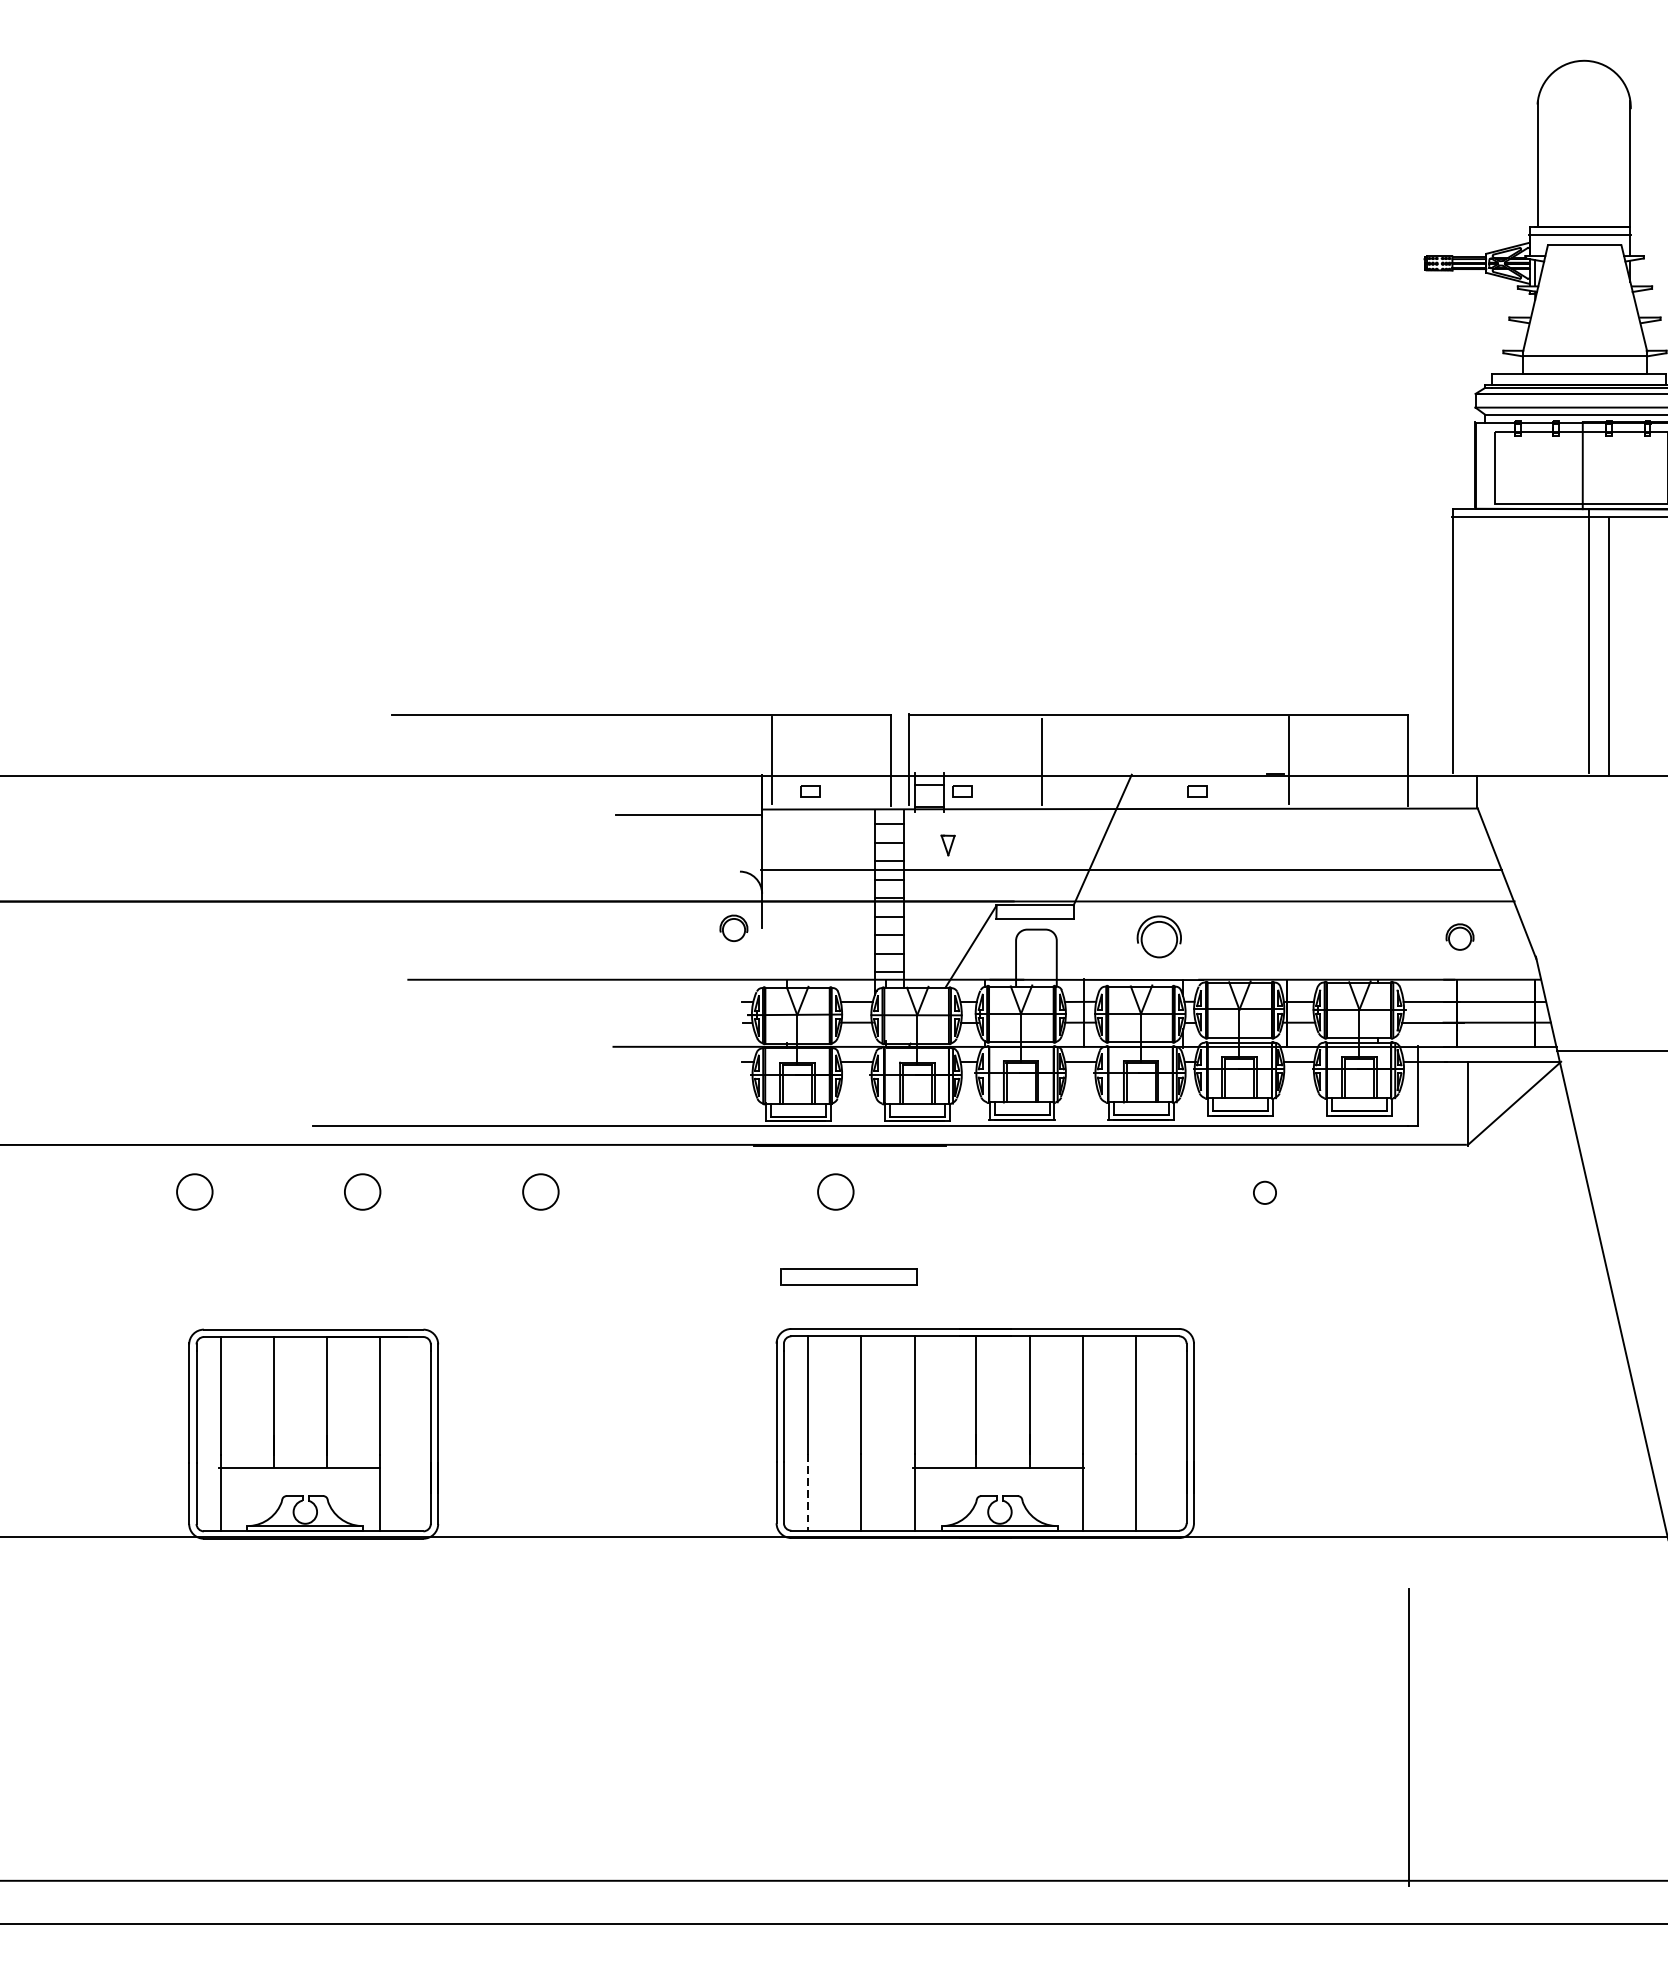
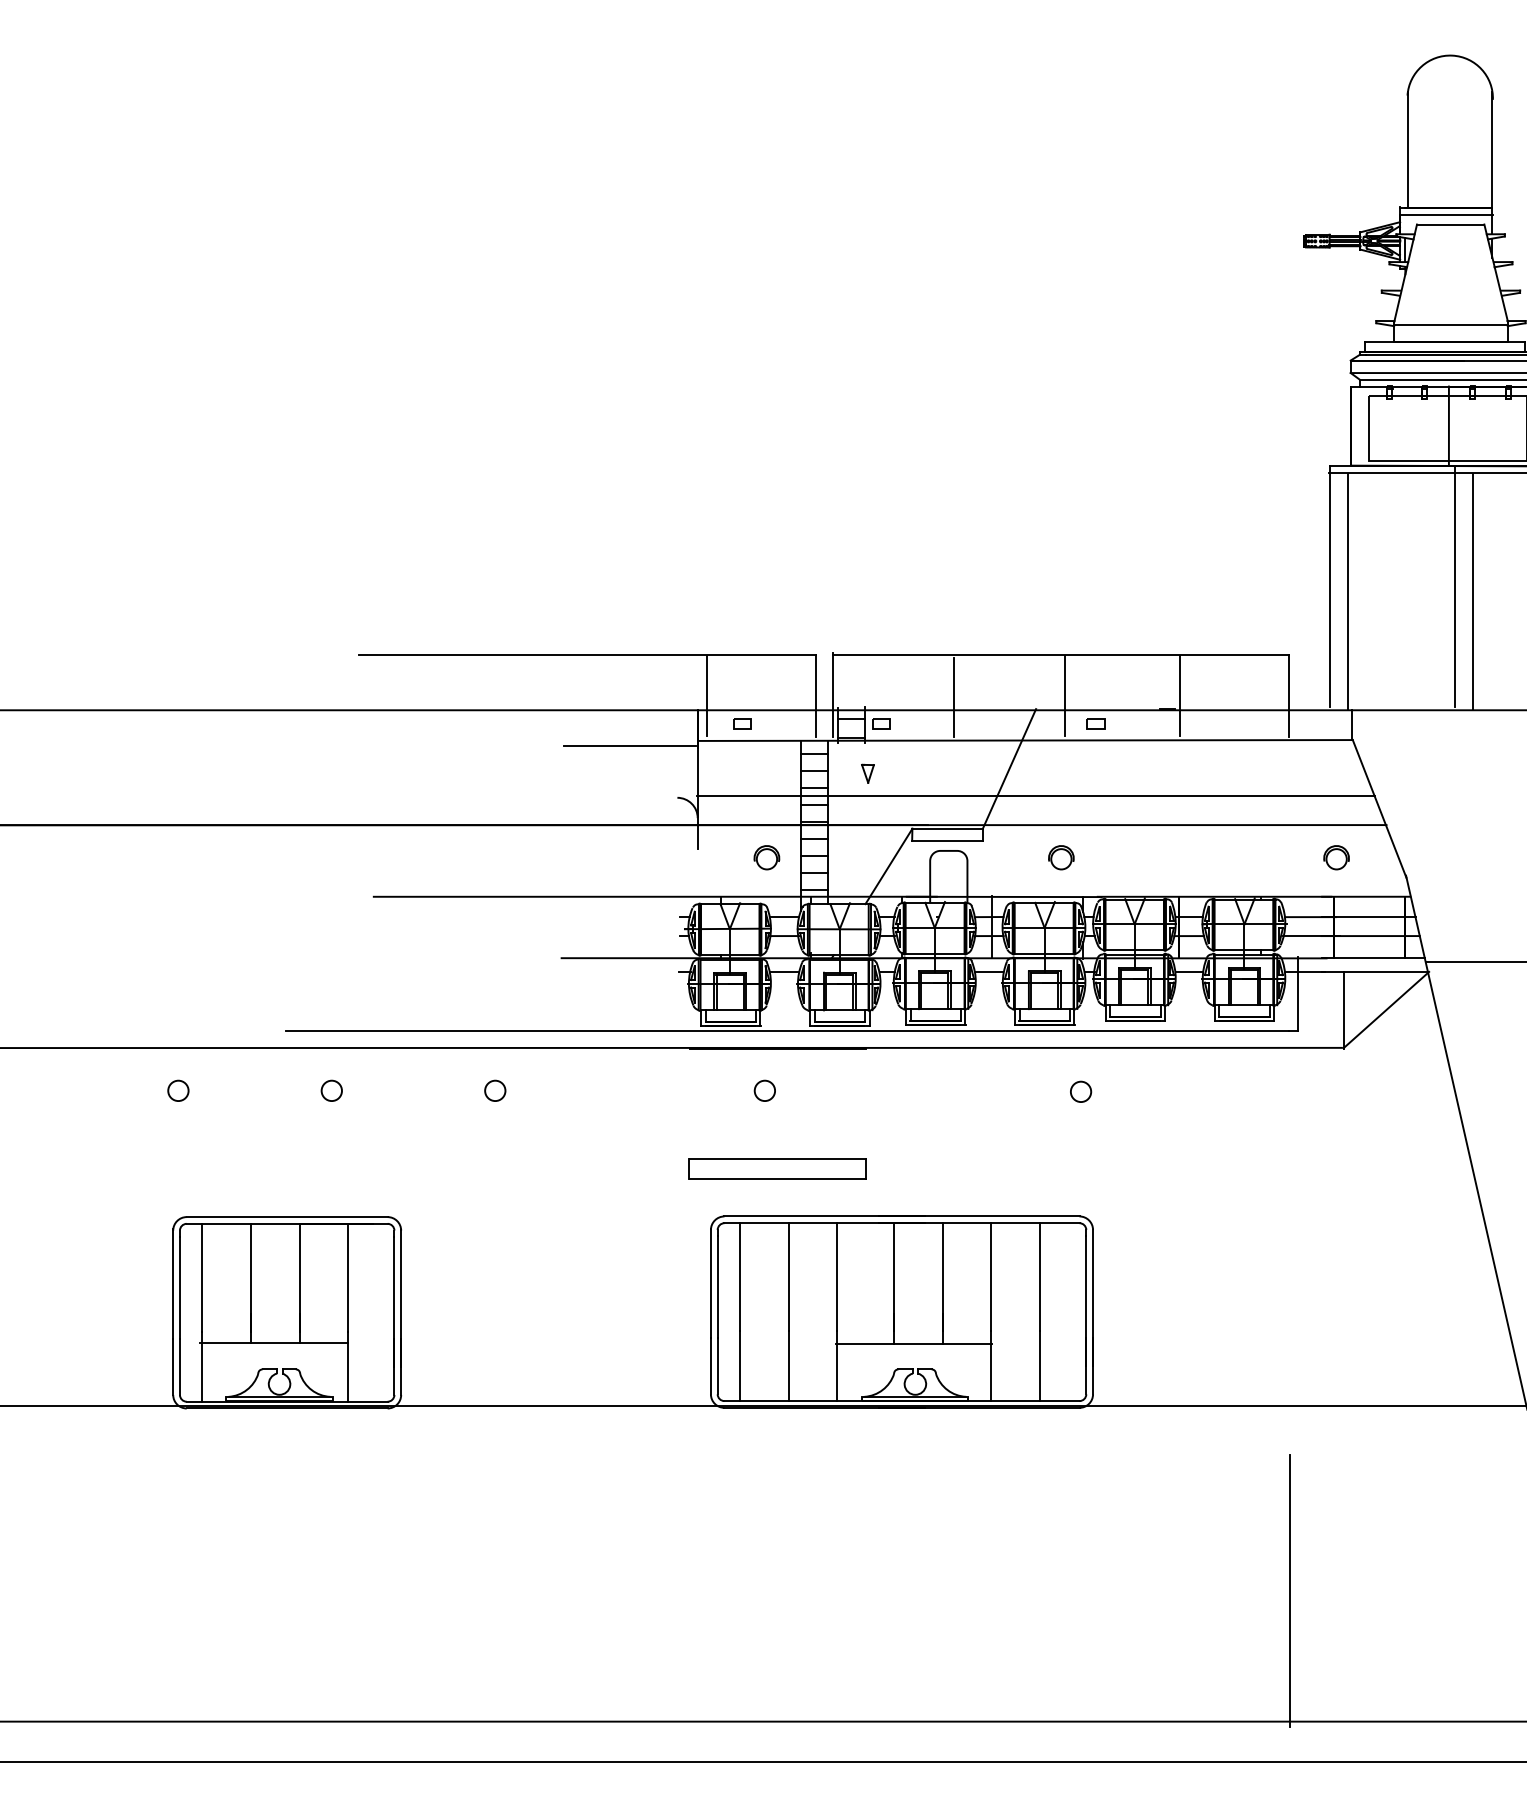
line: (1471, 647) -> (1347, 592), added
line: (1162, 759) -> (1064, 695), added
part: (733, 928) -> (766, 857), moved
part: (1159, 936) -> (1061, 857), size x0.62
circle: (194, 1191) -> (178, 1090), size x0.62
circle: (362, 1191) -> (331, 1090), size x0.62
circle: (541, 1191) -> (495, 1090), size x0.62
circle: (835, 1191) -> (764, 1090), size x0.62
circle: (1265, 1192) -> (1081, 1091), moved
part: (849, 1276) -> (777, 1168), size x1.43
line: (807, 1492) -> (739, 1366), dashed -> solid

